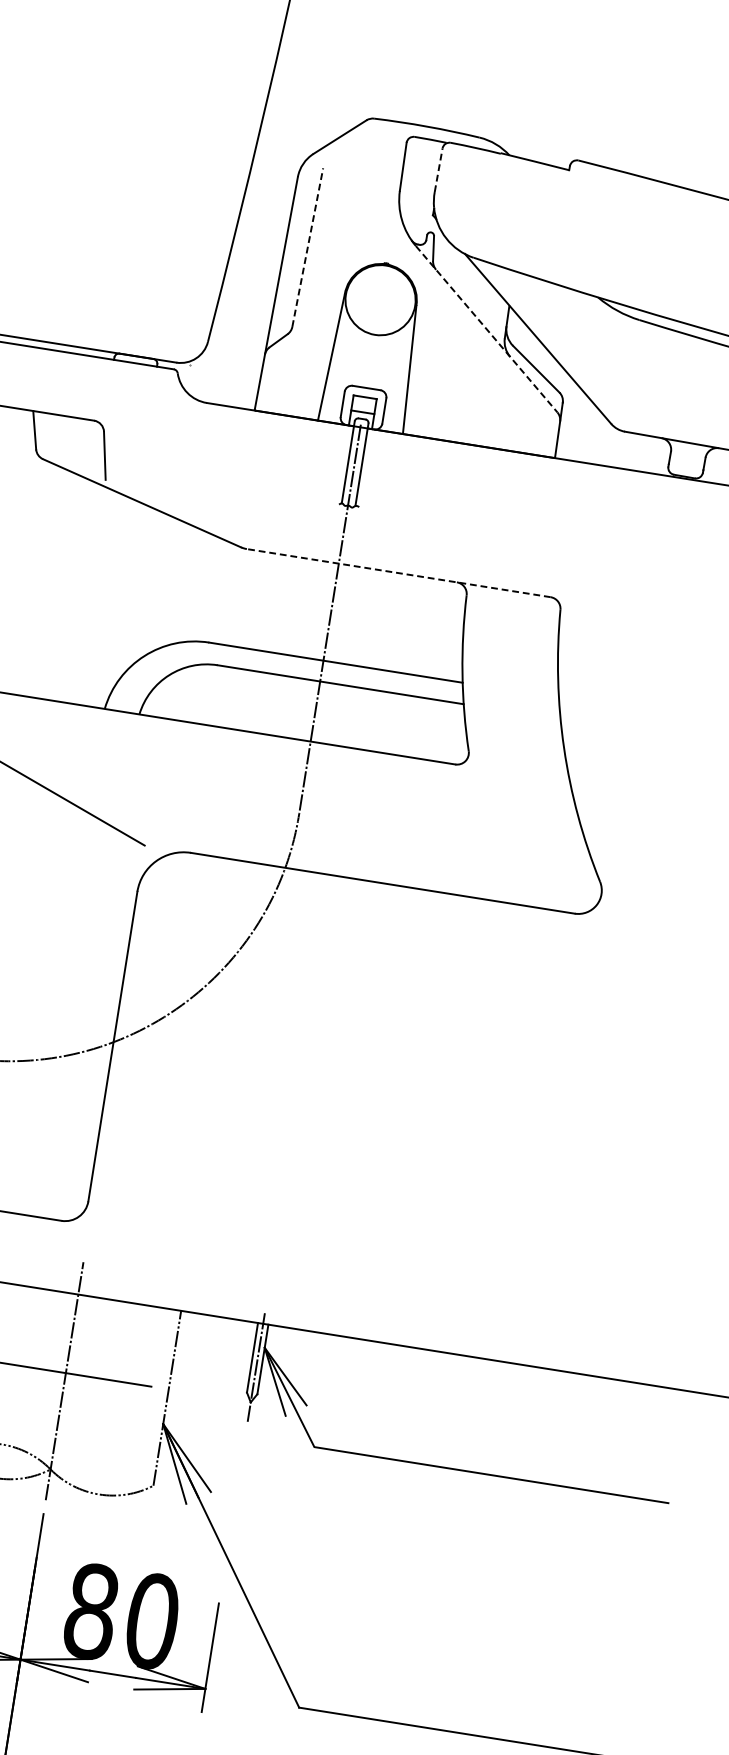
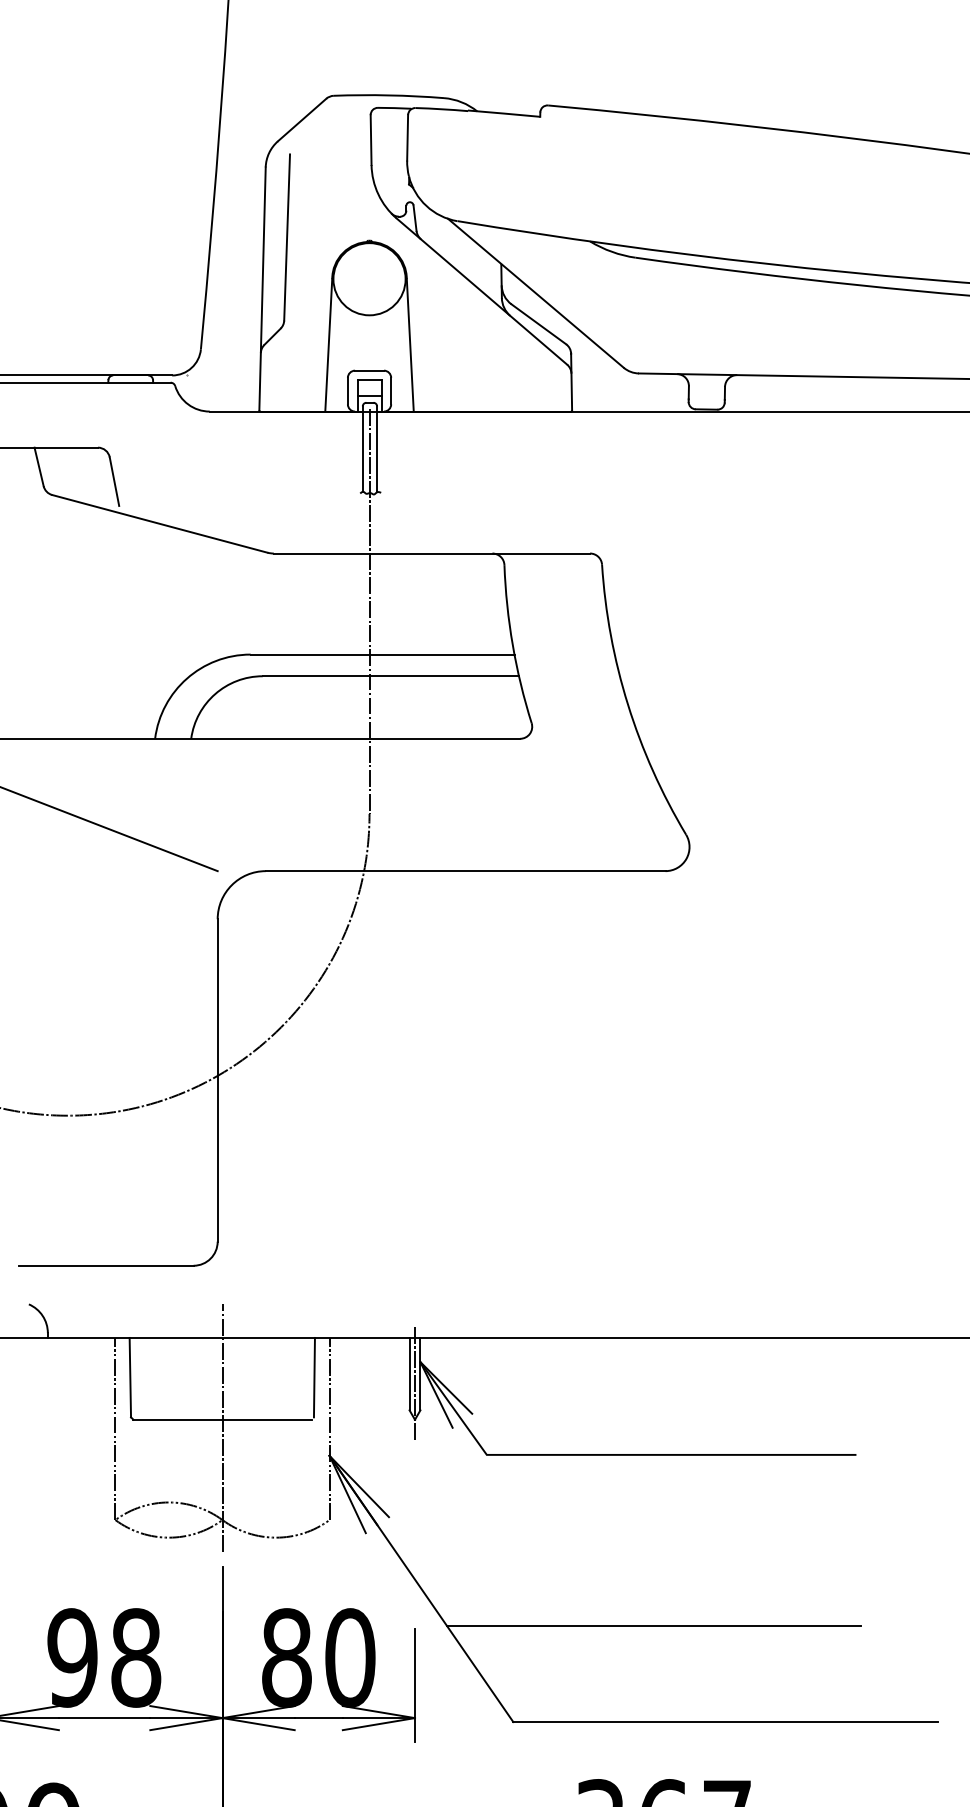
line: (438, 169) -> (407, 137), dashed -> solid
line: (308, 246) -> (287, 236), dashed -> solid
line: (487, 329) -> (482, 291), dashed -> solid
line: (398, 573) -> (431, 553), dashed -> solid
line: (159, 1346) -> (313, 1377), added
line: (449, 1637) -> (654, 1626), added

